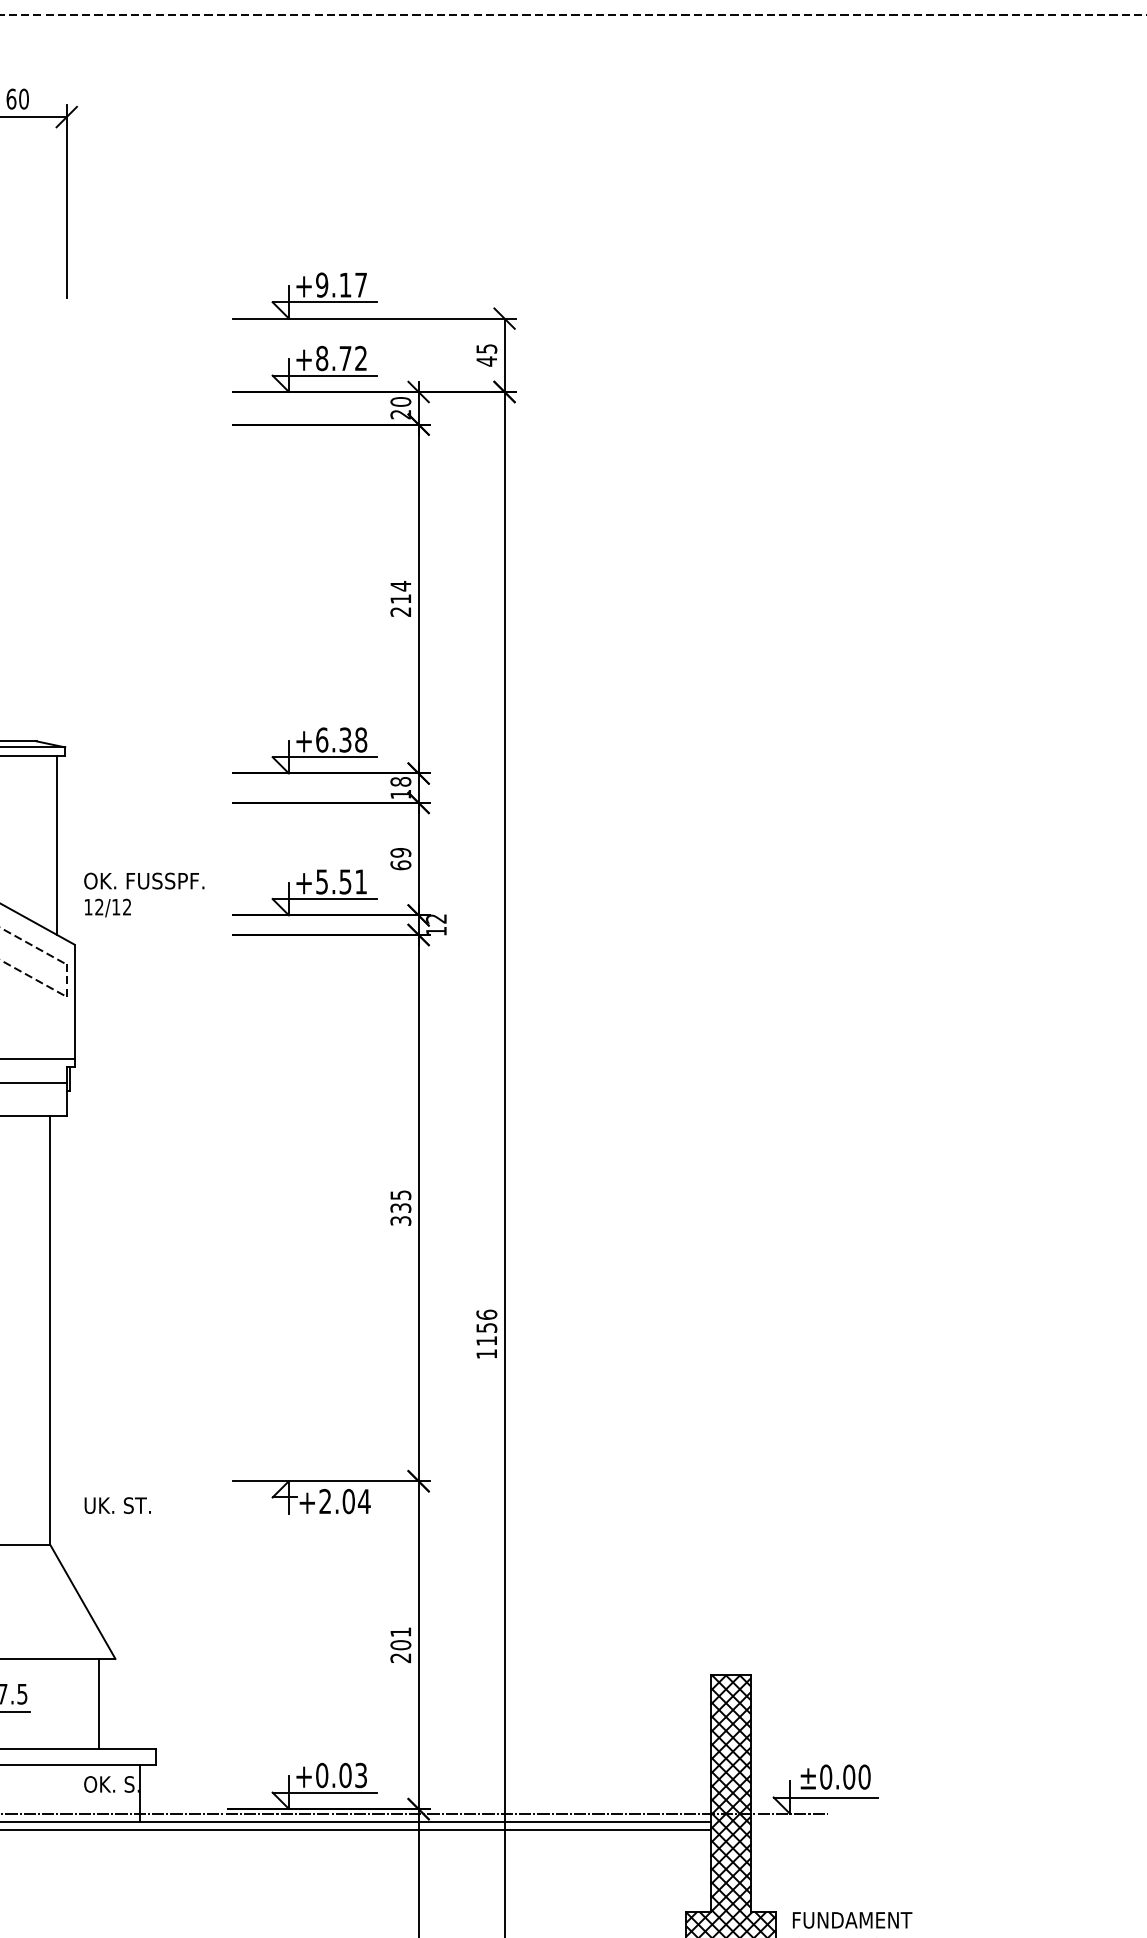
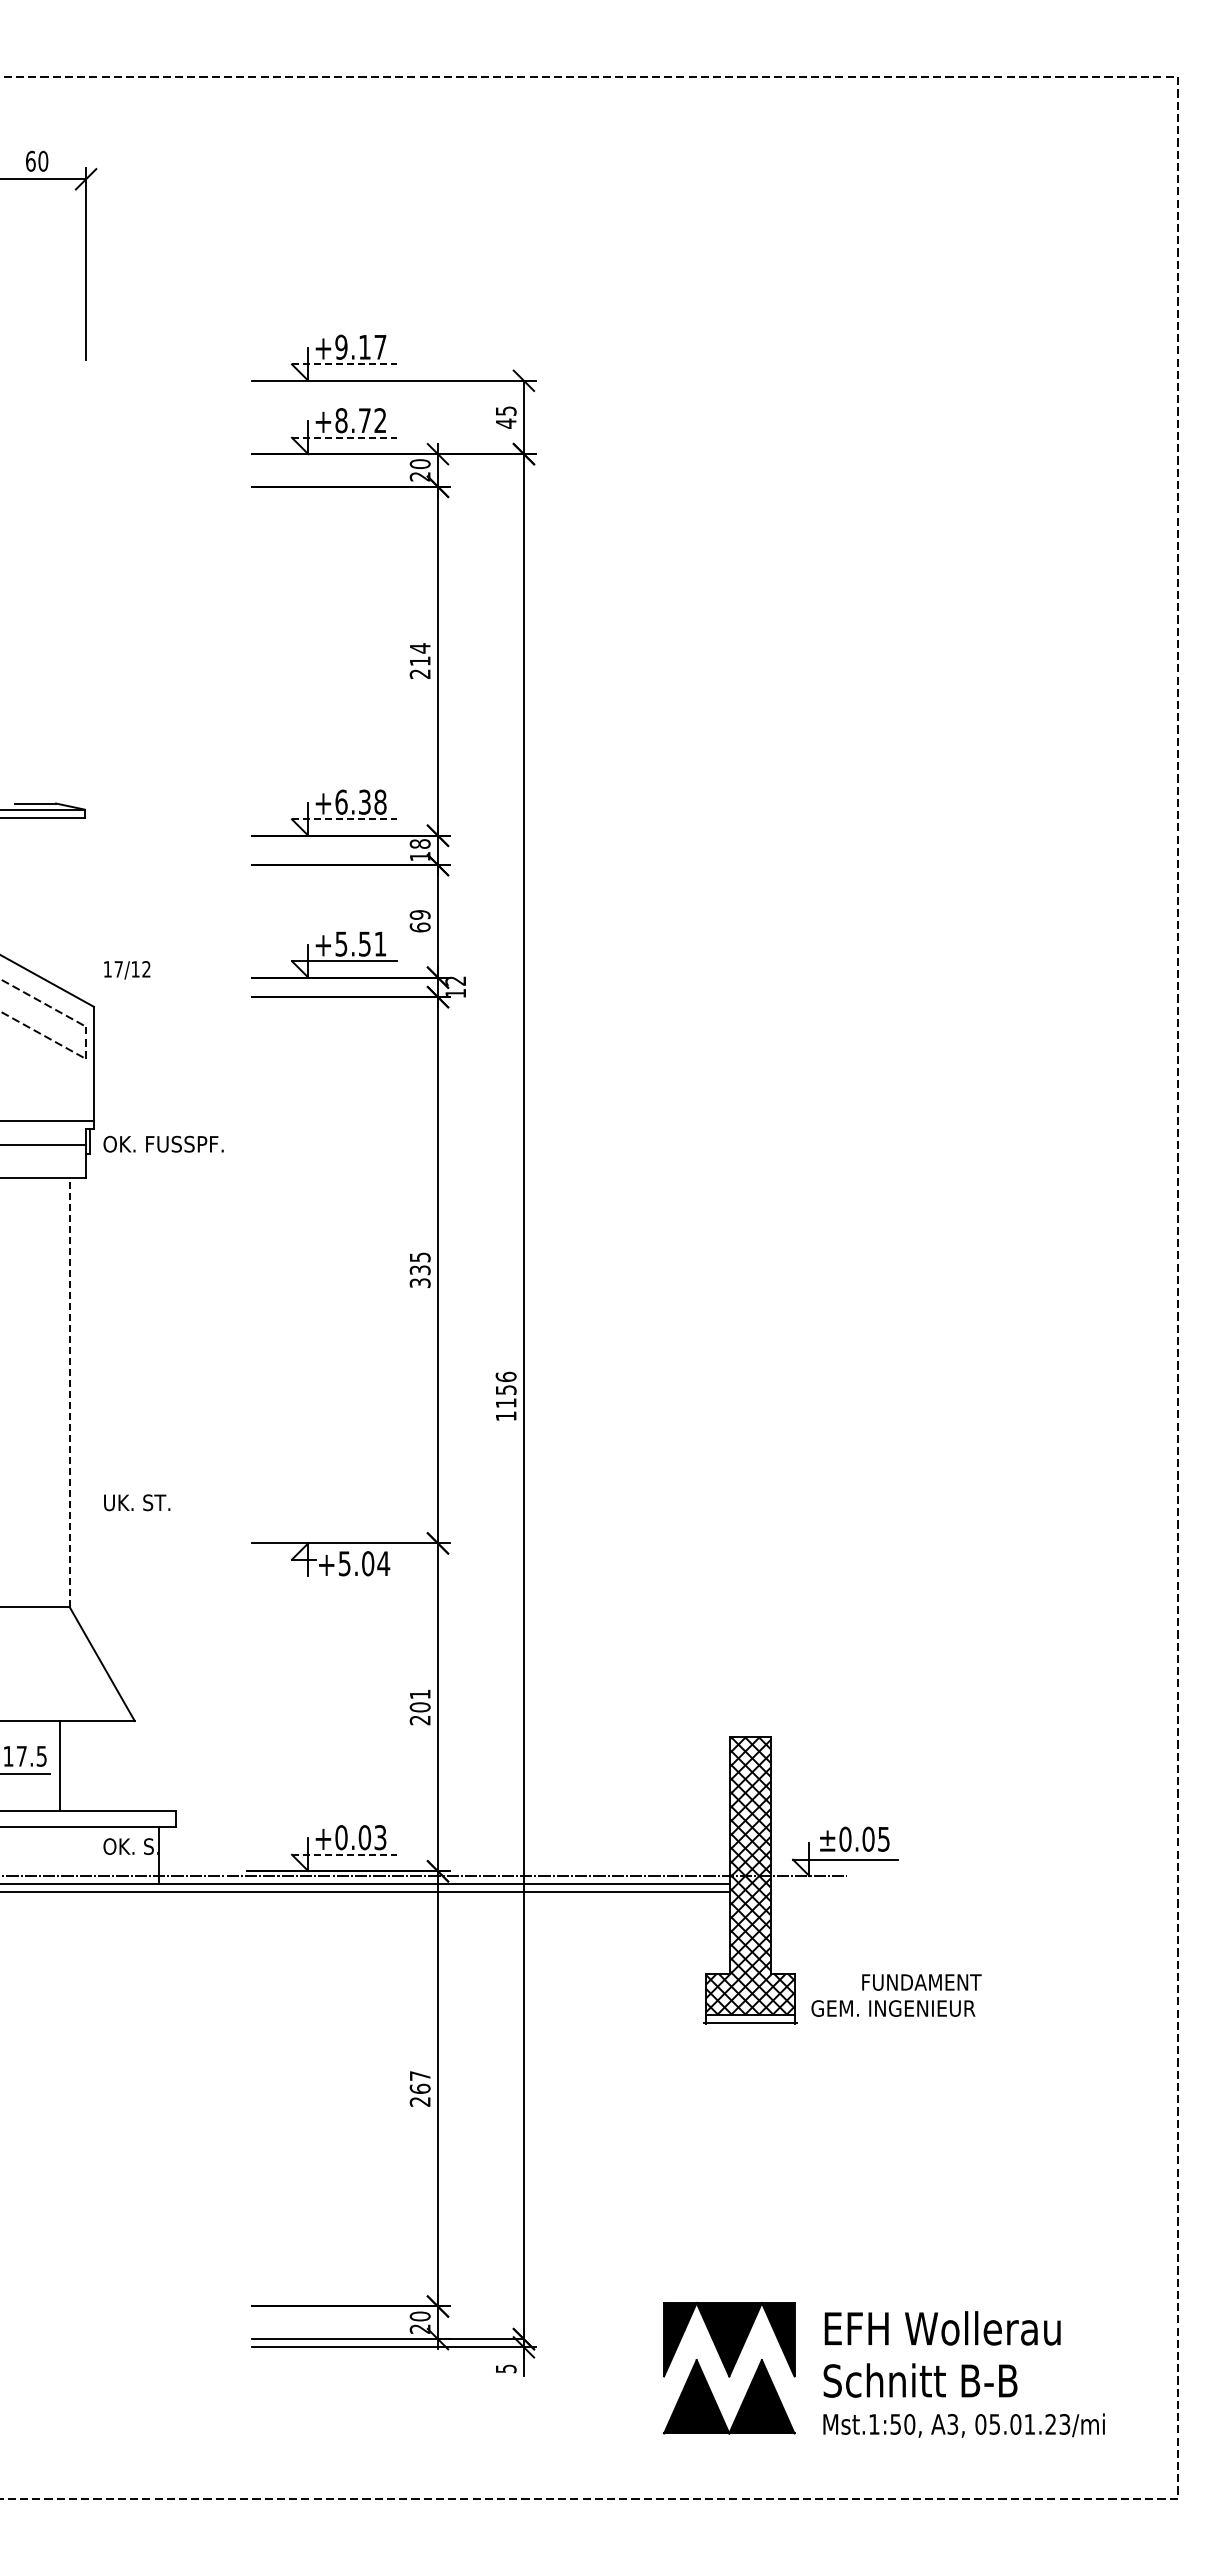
line: (325, 302) -> (344, 364), solid -> dashed
line: (325, 375) -> (344, 437), solid -> dashed
line: (325, 757) -> (344, 819), solid -> dashed
line: (57, 845) -> (76, 907), removed
text: (144, 880) -> (163, 1143), moved
text: (99, 907) -> (118, 969), 12/12 -> 17/12
line: (50, 1330) -> (69, 1392), solid -> dashed
text: (325, 1501) -> (344, 1563), +2.04 -> +5.04
text: (118, 1505) -> (137, 1502), moved
line: (99, 1703) -> (60, 1765), moved
text: (865, 1776) -> (884, 1838), ±0.00 -> ±0.05
line: (325, 1792) -> (344, 1854), solid -> dashed
text: (852, 1920) -> (921, 1982), moved

